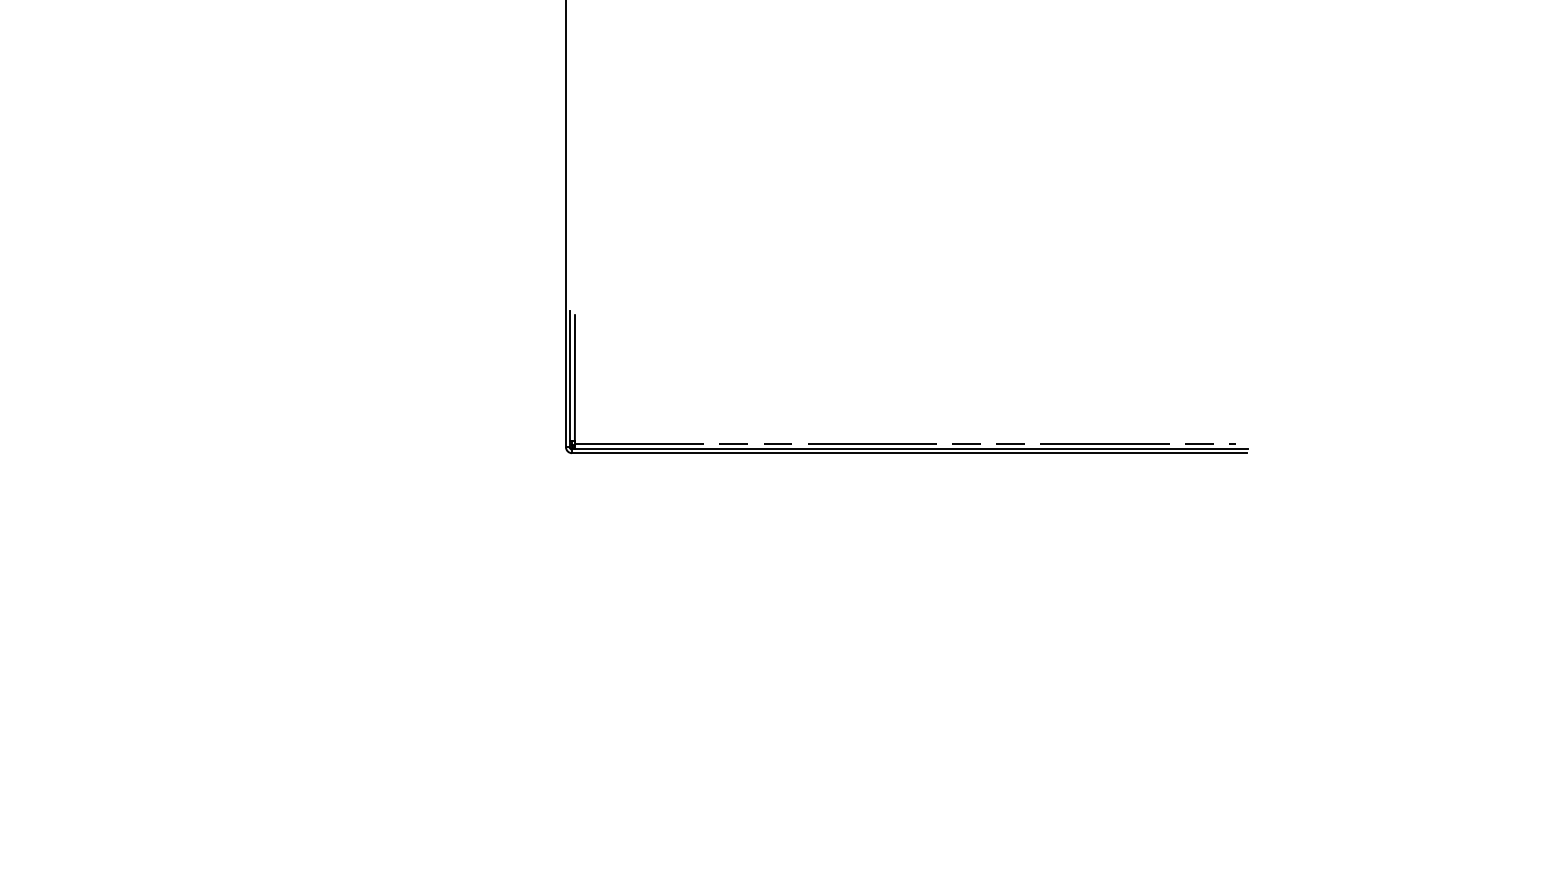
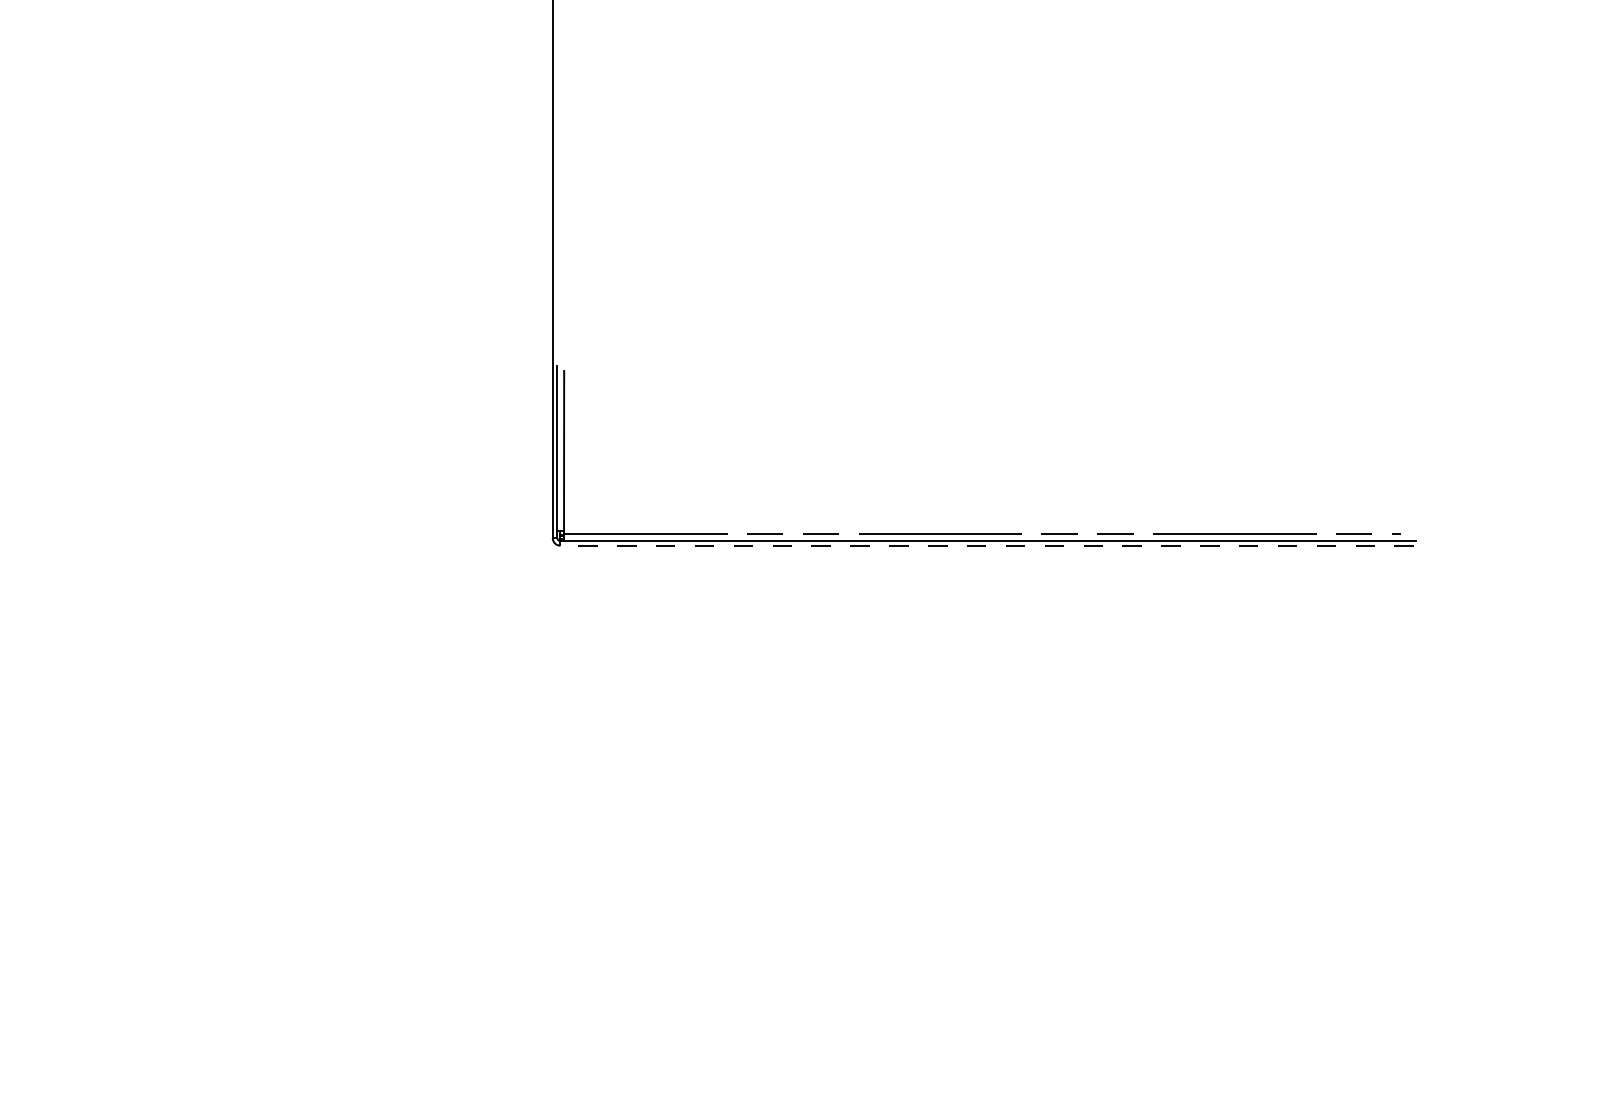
line: (908, 453) -> (986, 546), solid -> dashed

